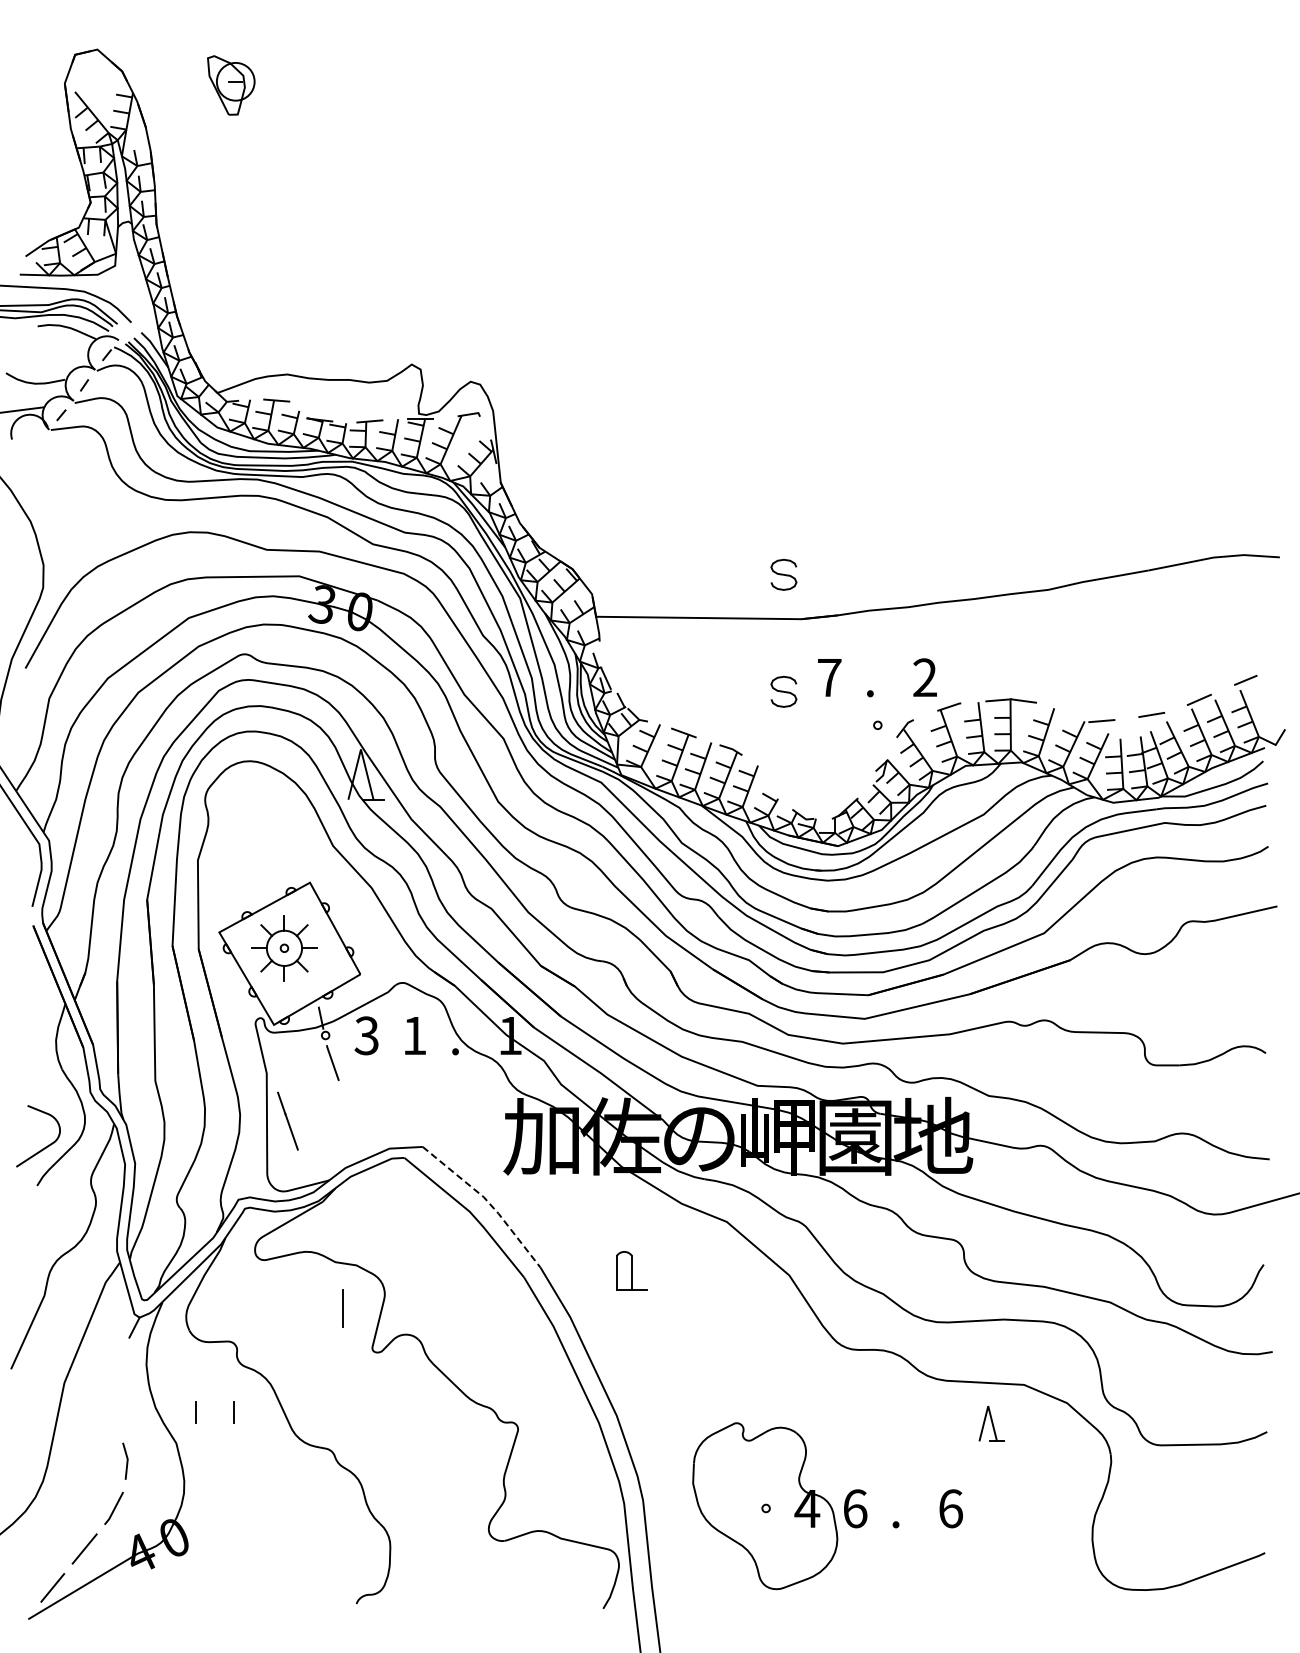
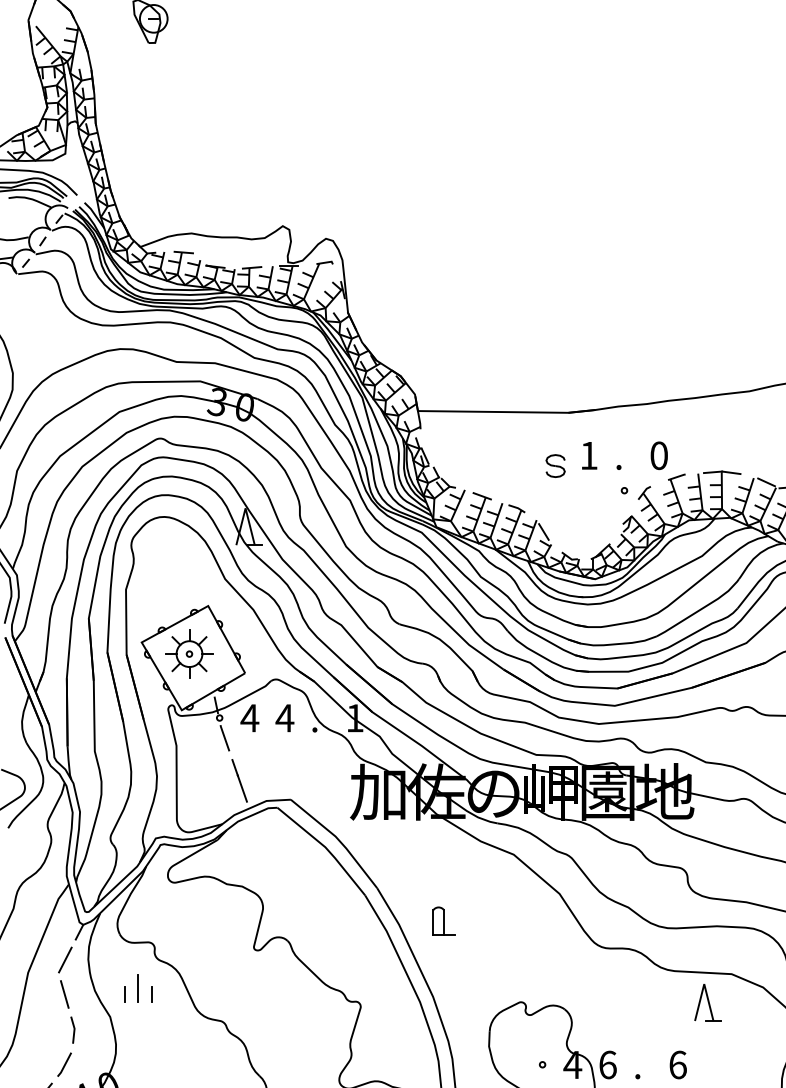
part: (783, 574) -> (555, 380), removed
text: (829, 677) -> (589, 455), 7 -> 1
text: (925, 677) -> (659, 455), 2 -> 0
line: (1071, 713) -> (766, 481), added
line: (767, 781) -> (543, 531), added
text: (366, 1035) -> (249, 718), 3 -> 4
text: (414, 1035) -> (284, 718), 1 -> 4
line: (287, 1120) -> (239, 780), moved
line: (487, 1201) -> (338, 839), dashed -> solid
part: (631, 1270) -> (443, 921), moved
line: (342, 1308) -> (138, 988), moved
line: (114, 1365) -> (64, 959), added
line: (114, 1412) -> (64, 994), added
part: (991, 1423) -> (707, 1002), size x1.43

